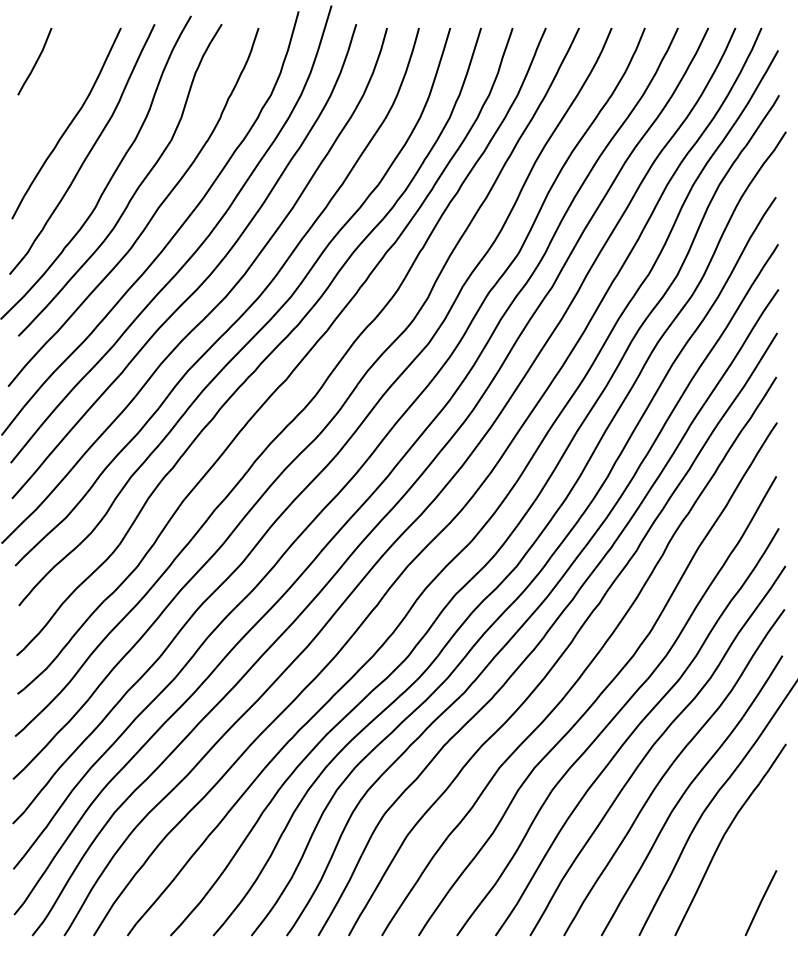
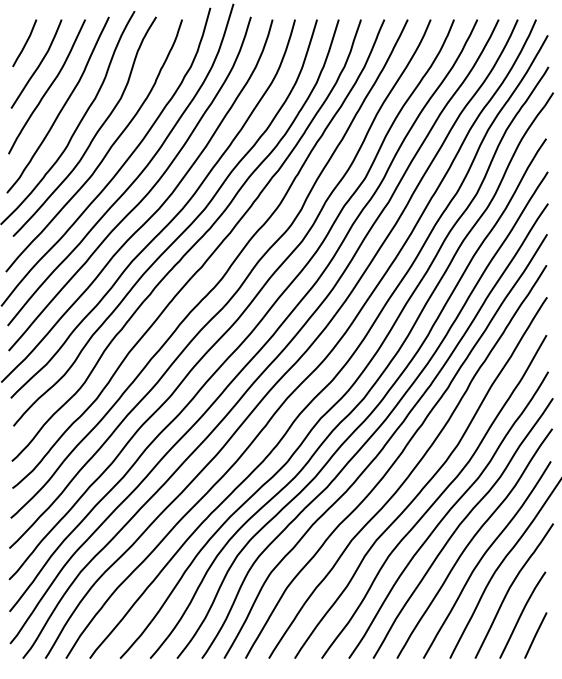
curve: (54, 91) -> (38, 64), added
curve: (742, 873) -> (522, 614), added

